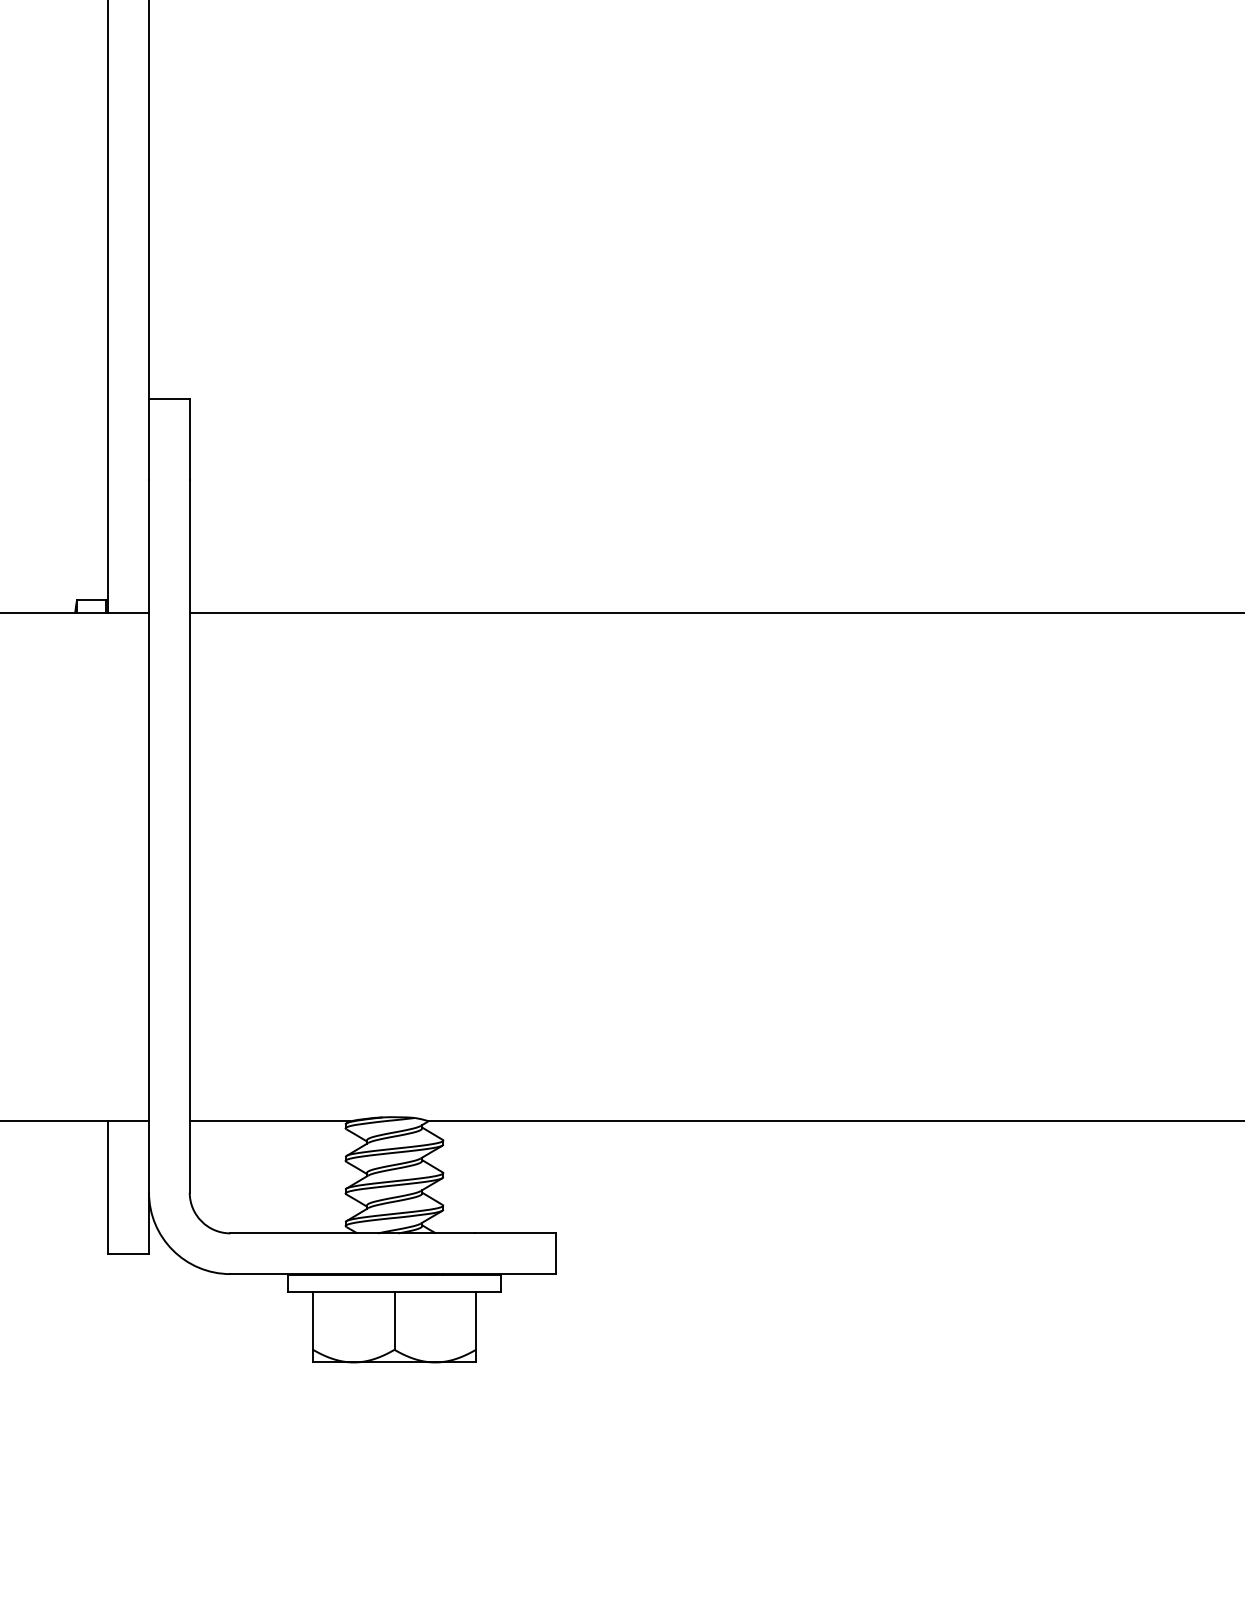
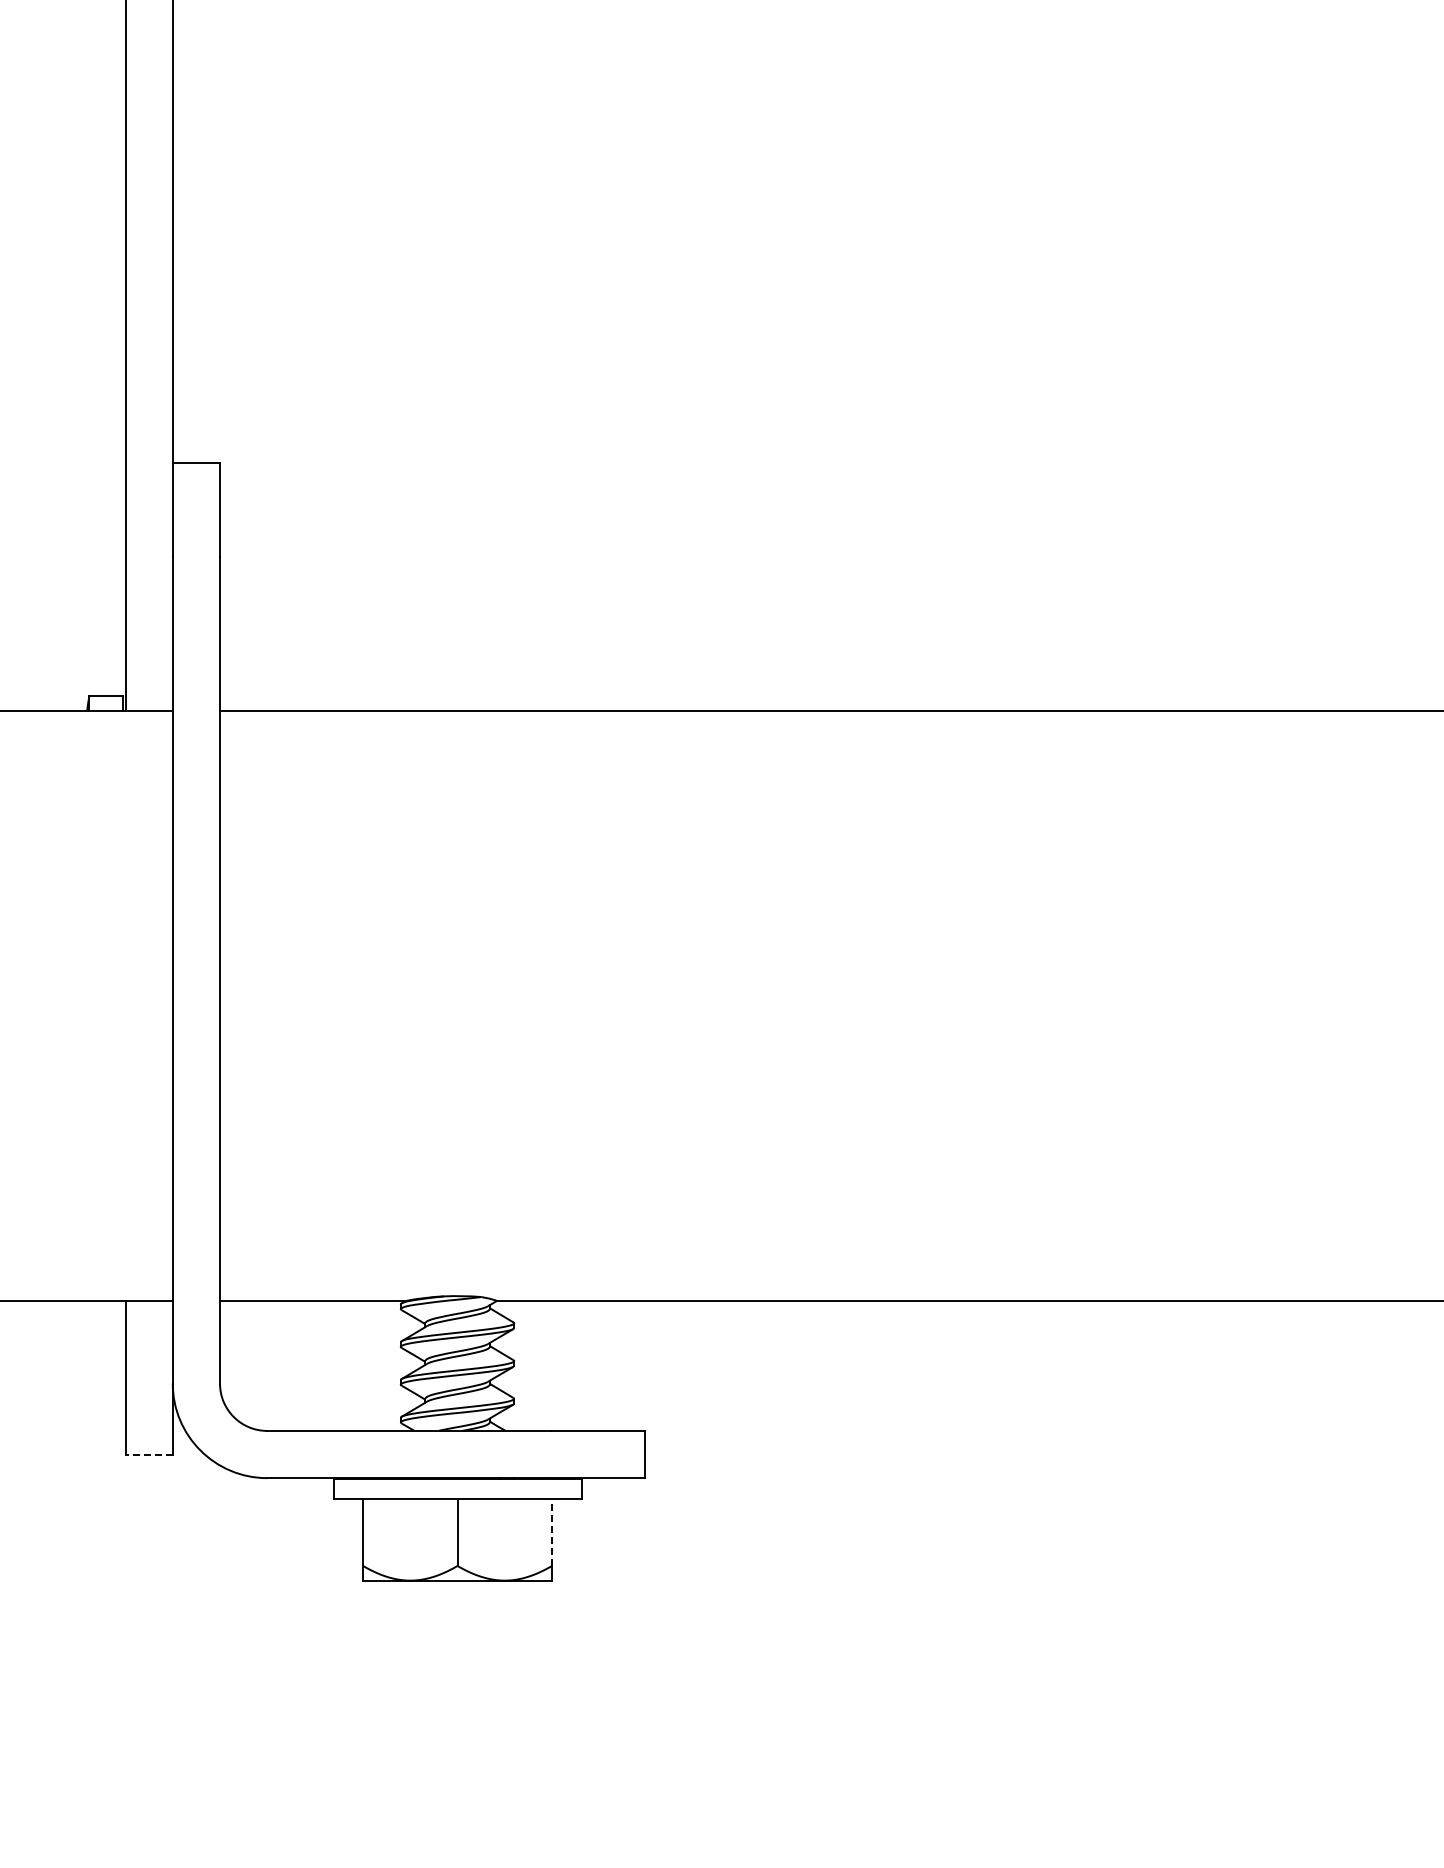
line: (128, 1254) -> (149, 1455), solid -> dashed
line: (476, 1320) -> (552, 1532), solid -> dashed

